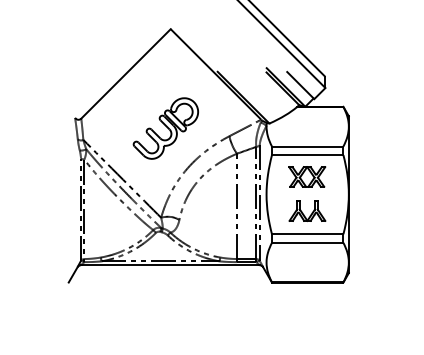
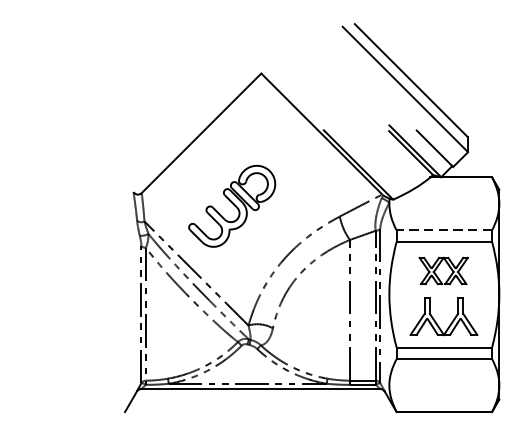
part: (165, 128) -> (231, 206), moved
line: (307, 146) -> (444, 230), solid -> dashed
part: (307, 210) -> (444, 315), size x1.4

